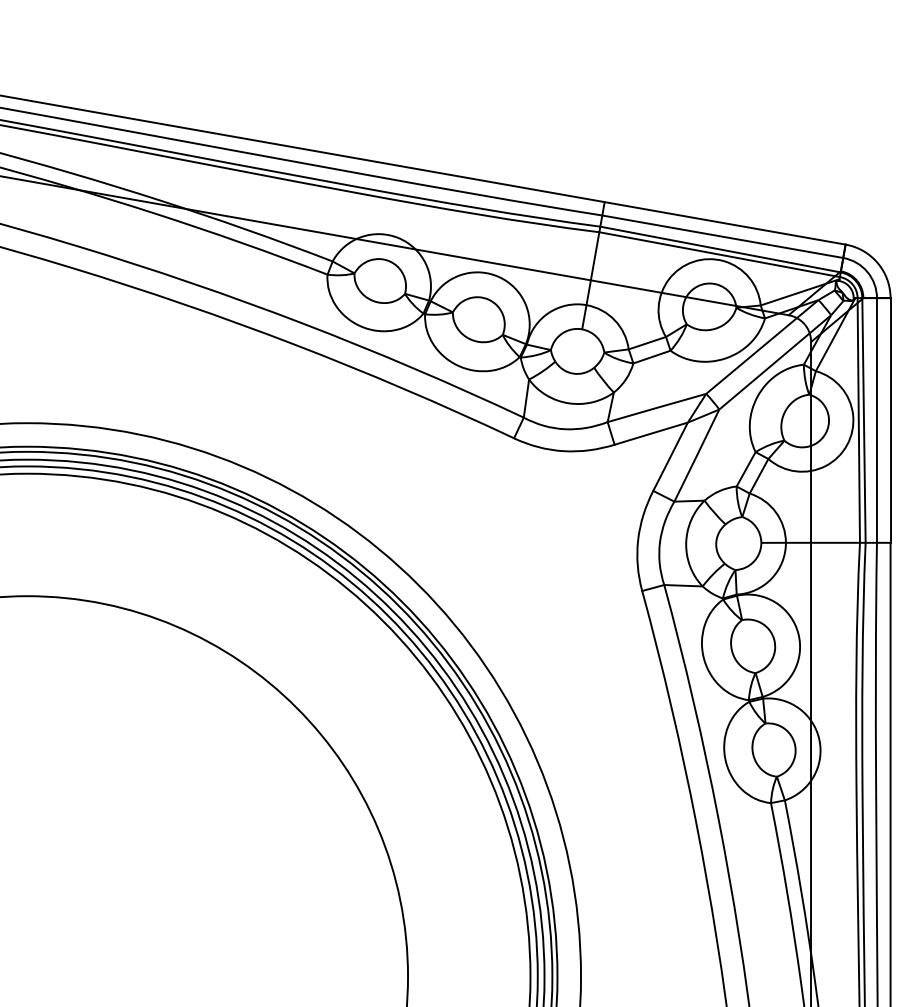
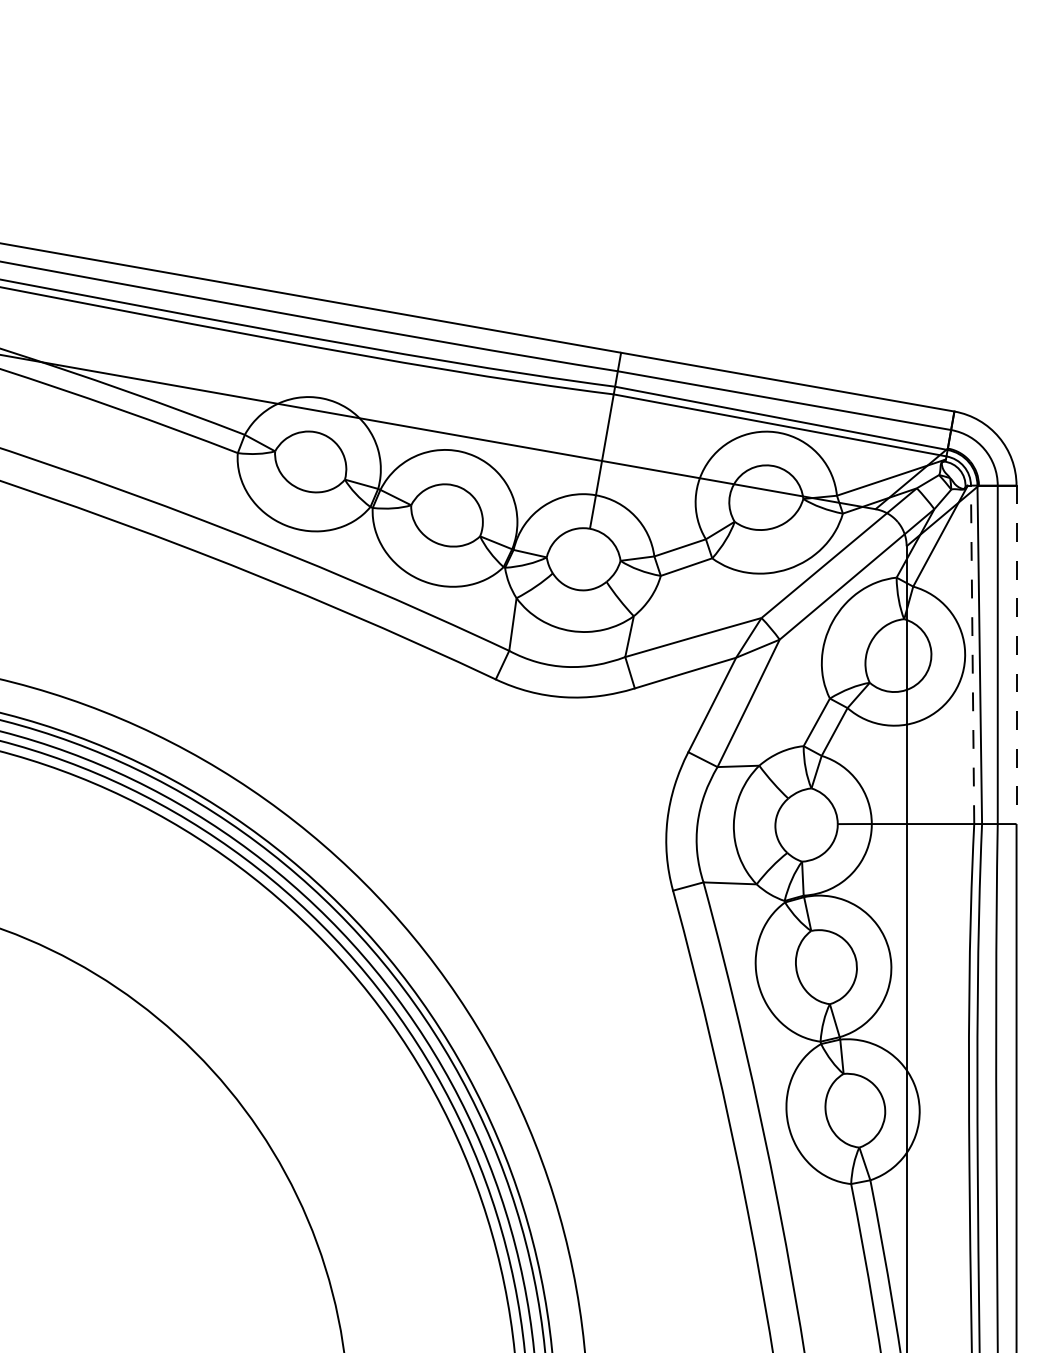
line: (858, 419) -> (972, 653), solid -> dashed
line: (890, 420) -> (1016, 654), solid -> dashed

